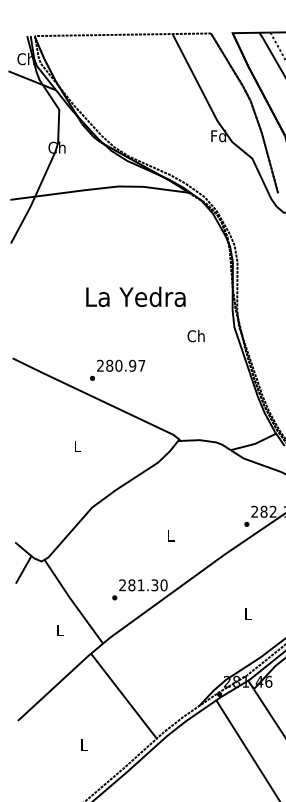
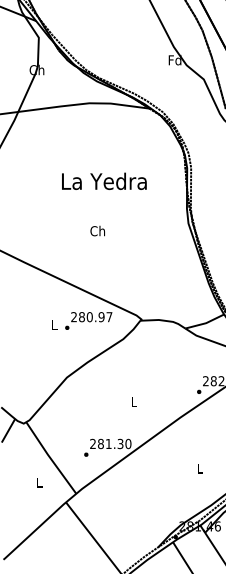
text: (135, 296) -> (104, 181), moved
text: (195, 336) -> (97, 231), moved
text: (117, 369) -> (88, 320), moved

